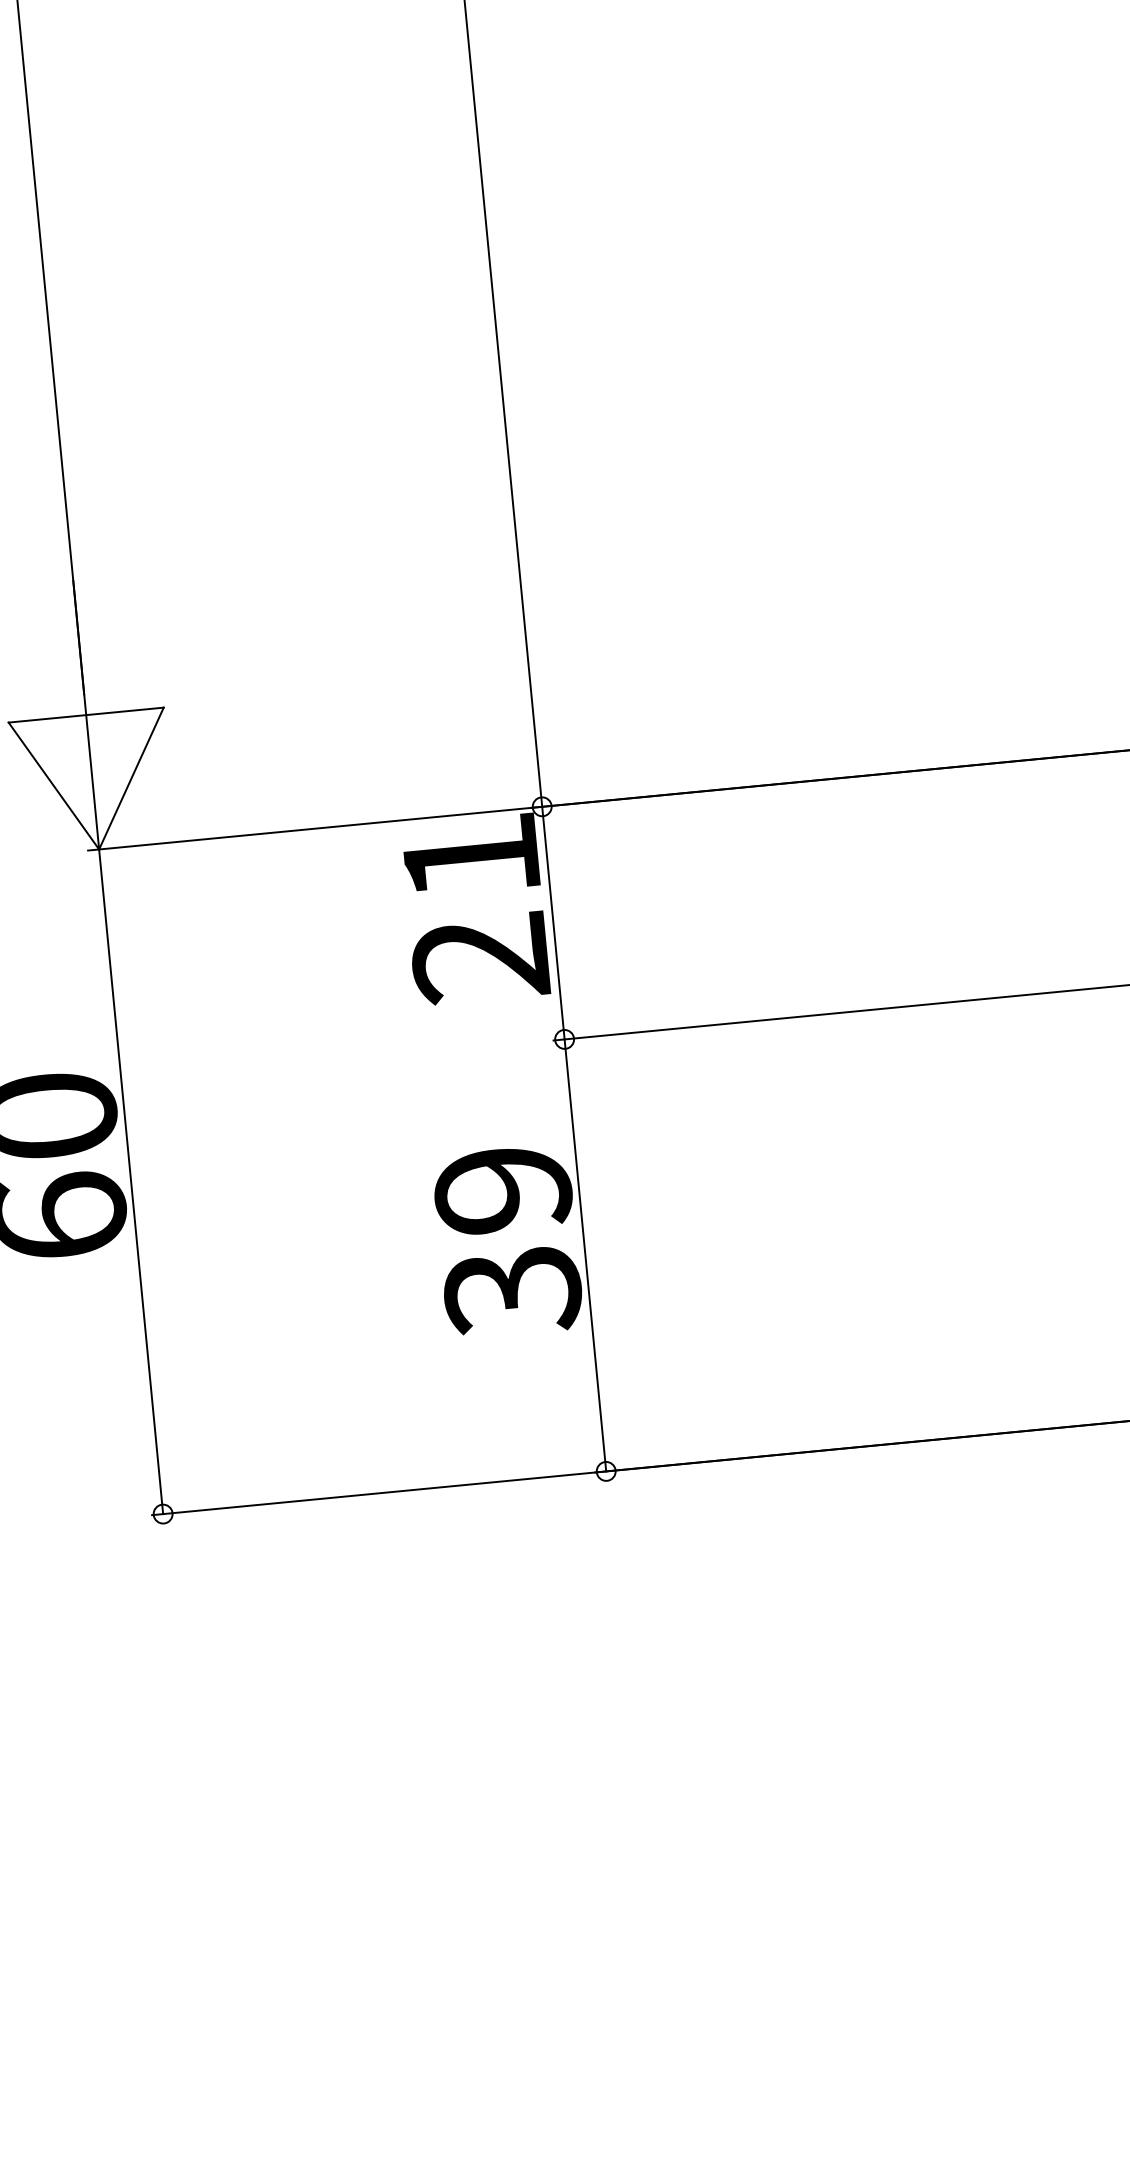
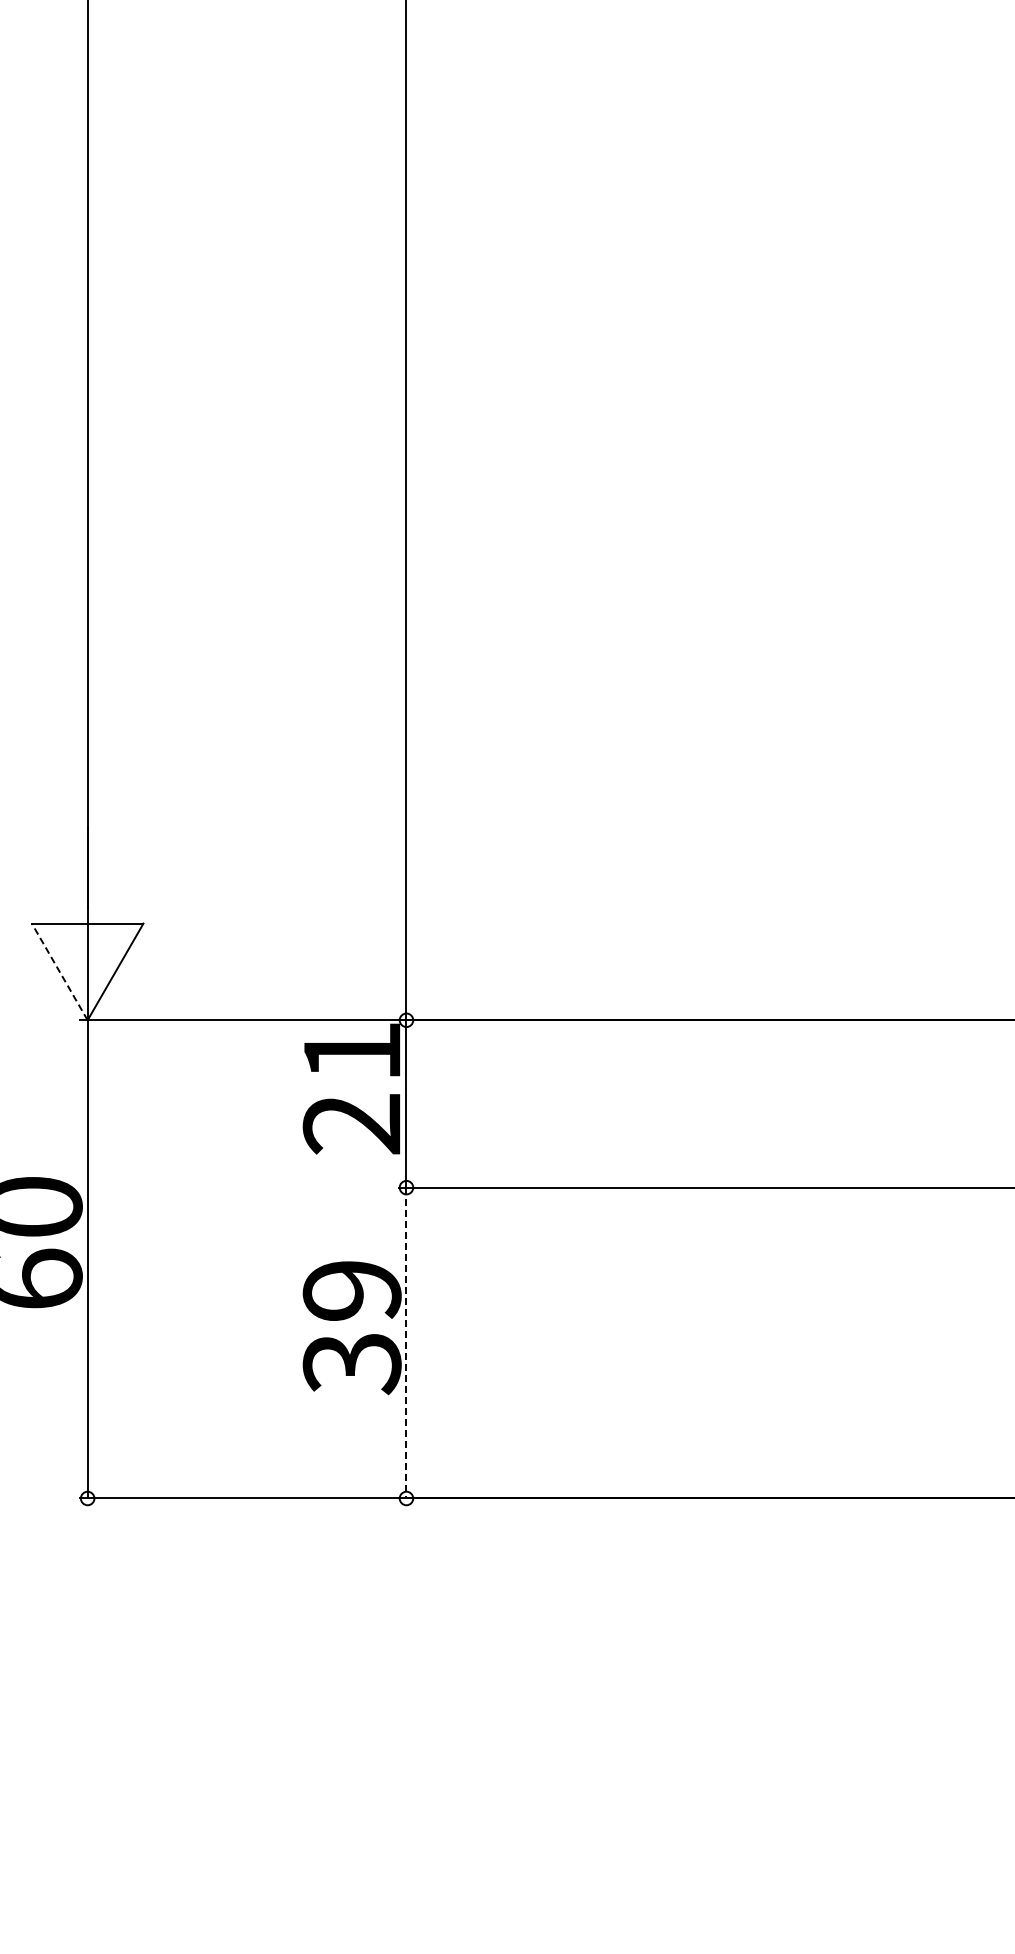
line: (53, 785) -> (59, 971), solid -> dashed
line: (585, 1256) -> (406, 1343), solid -> dashed

